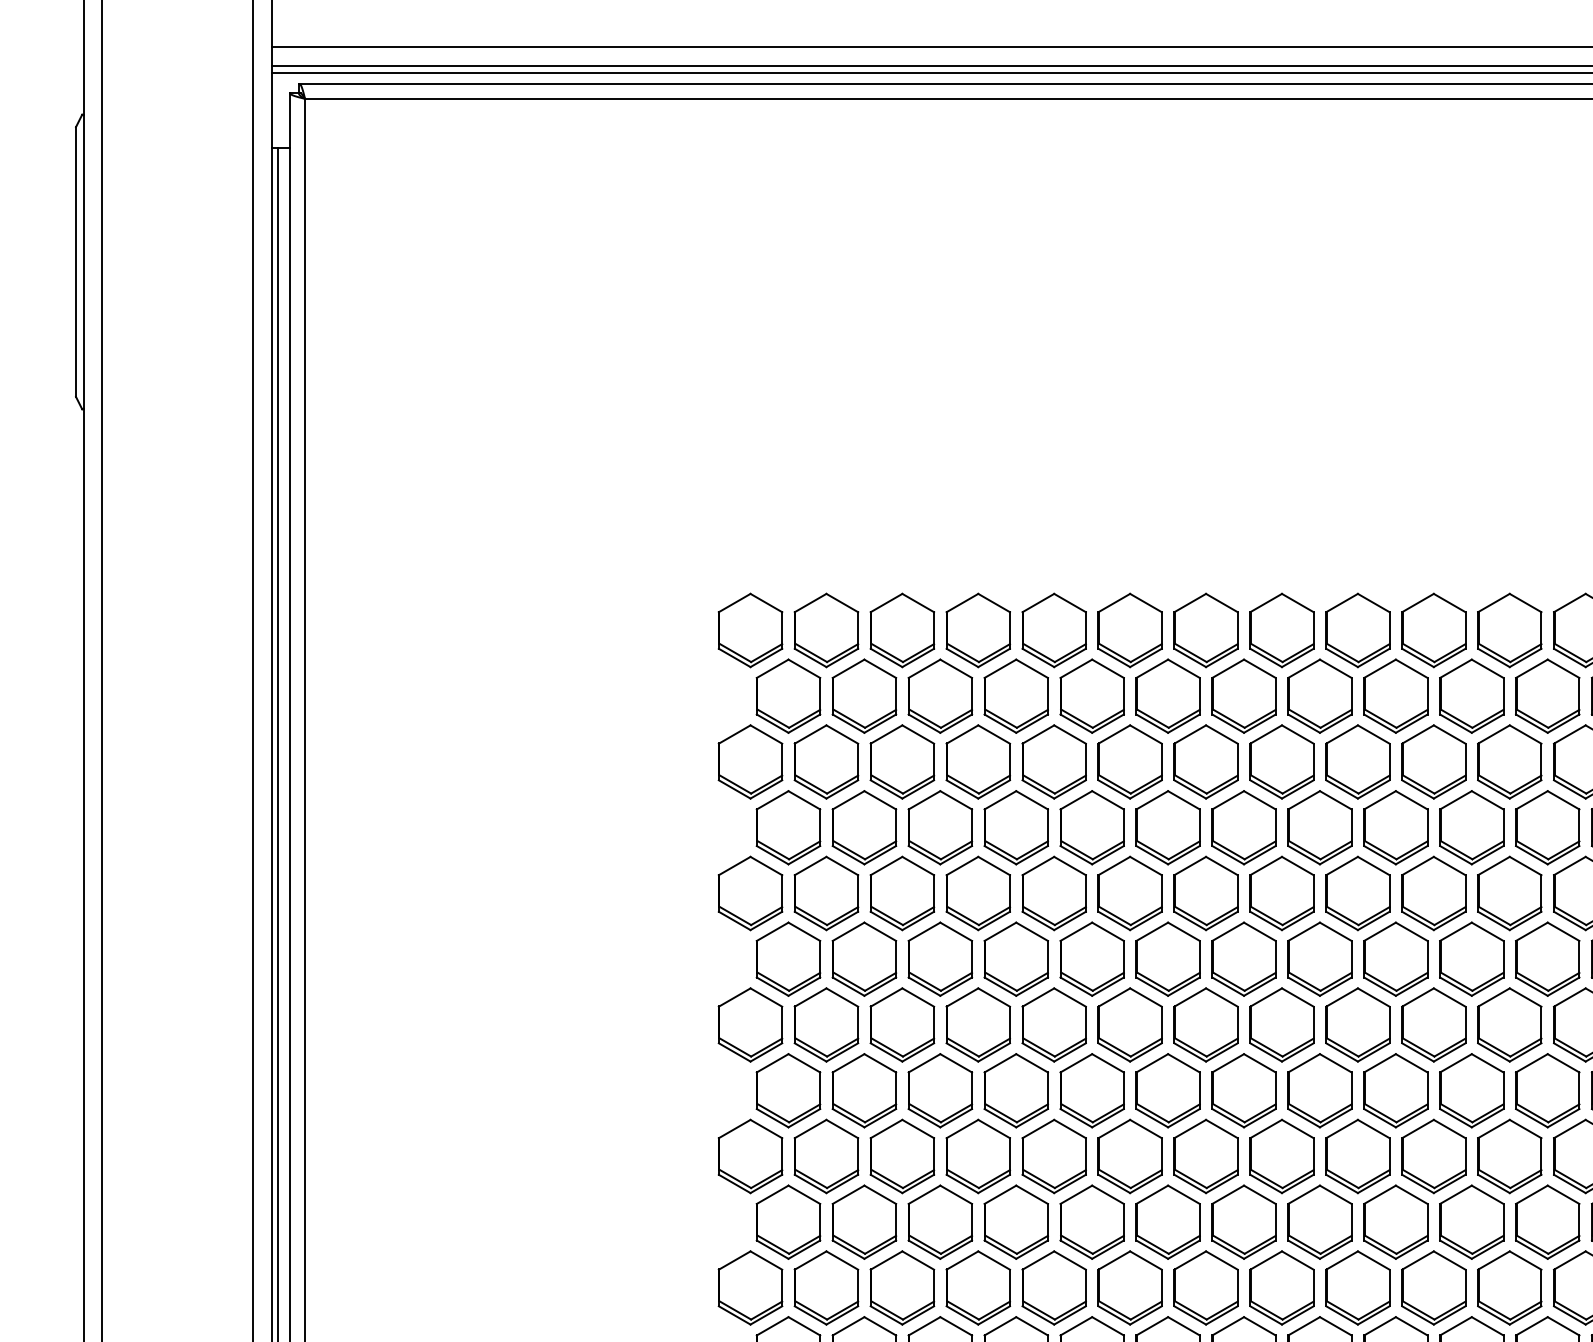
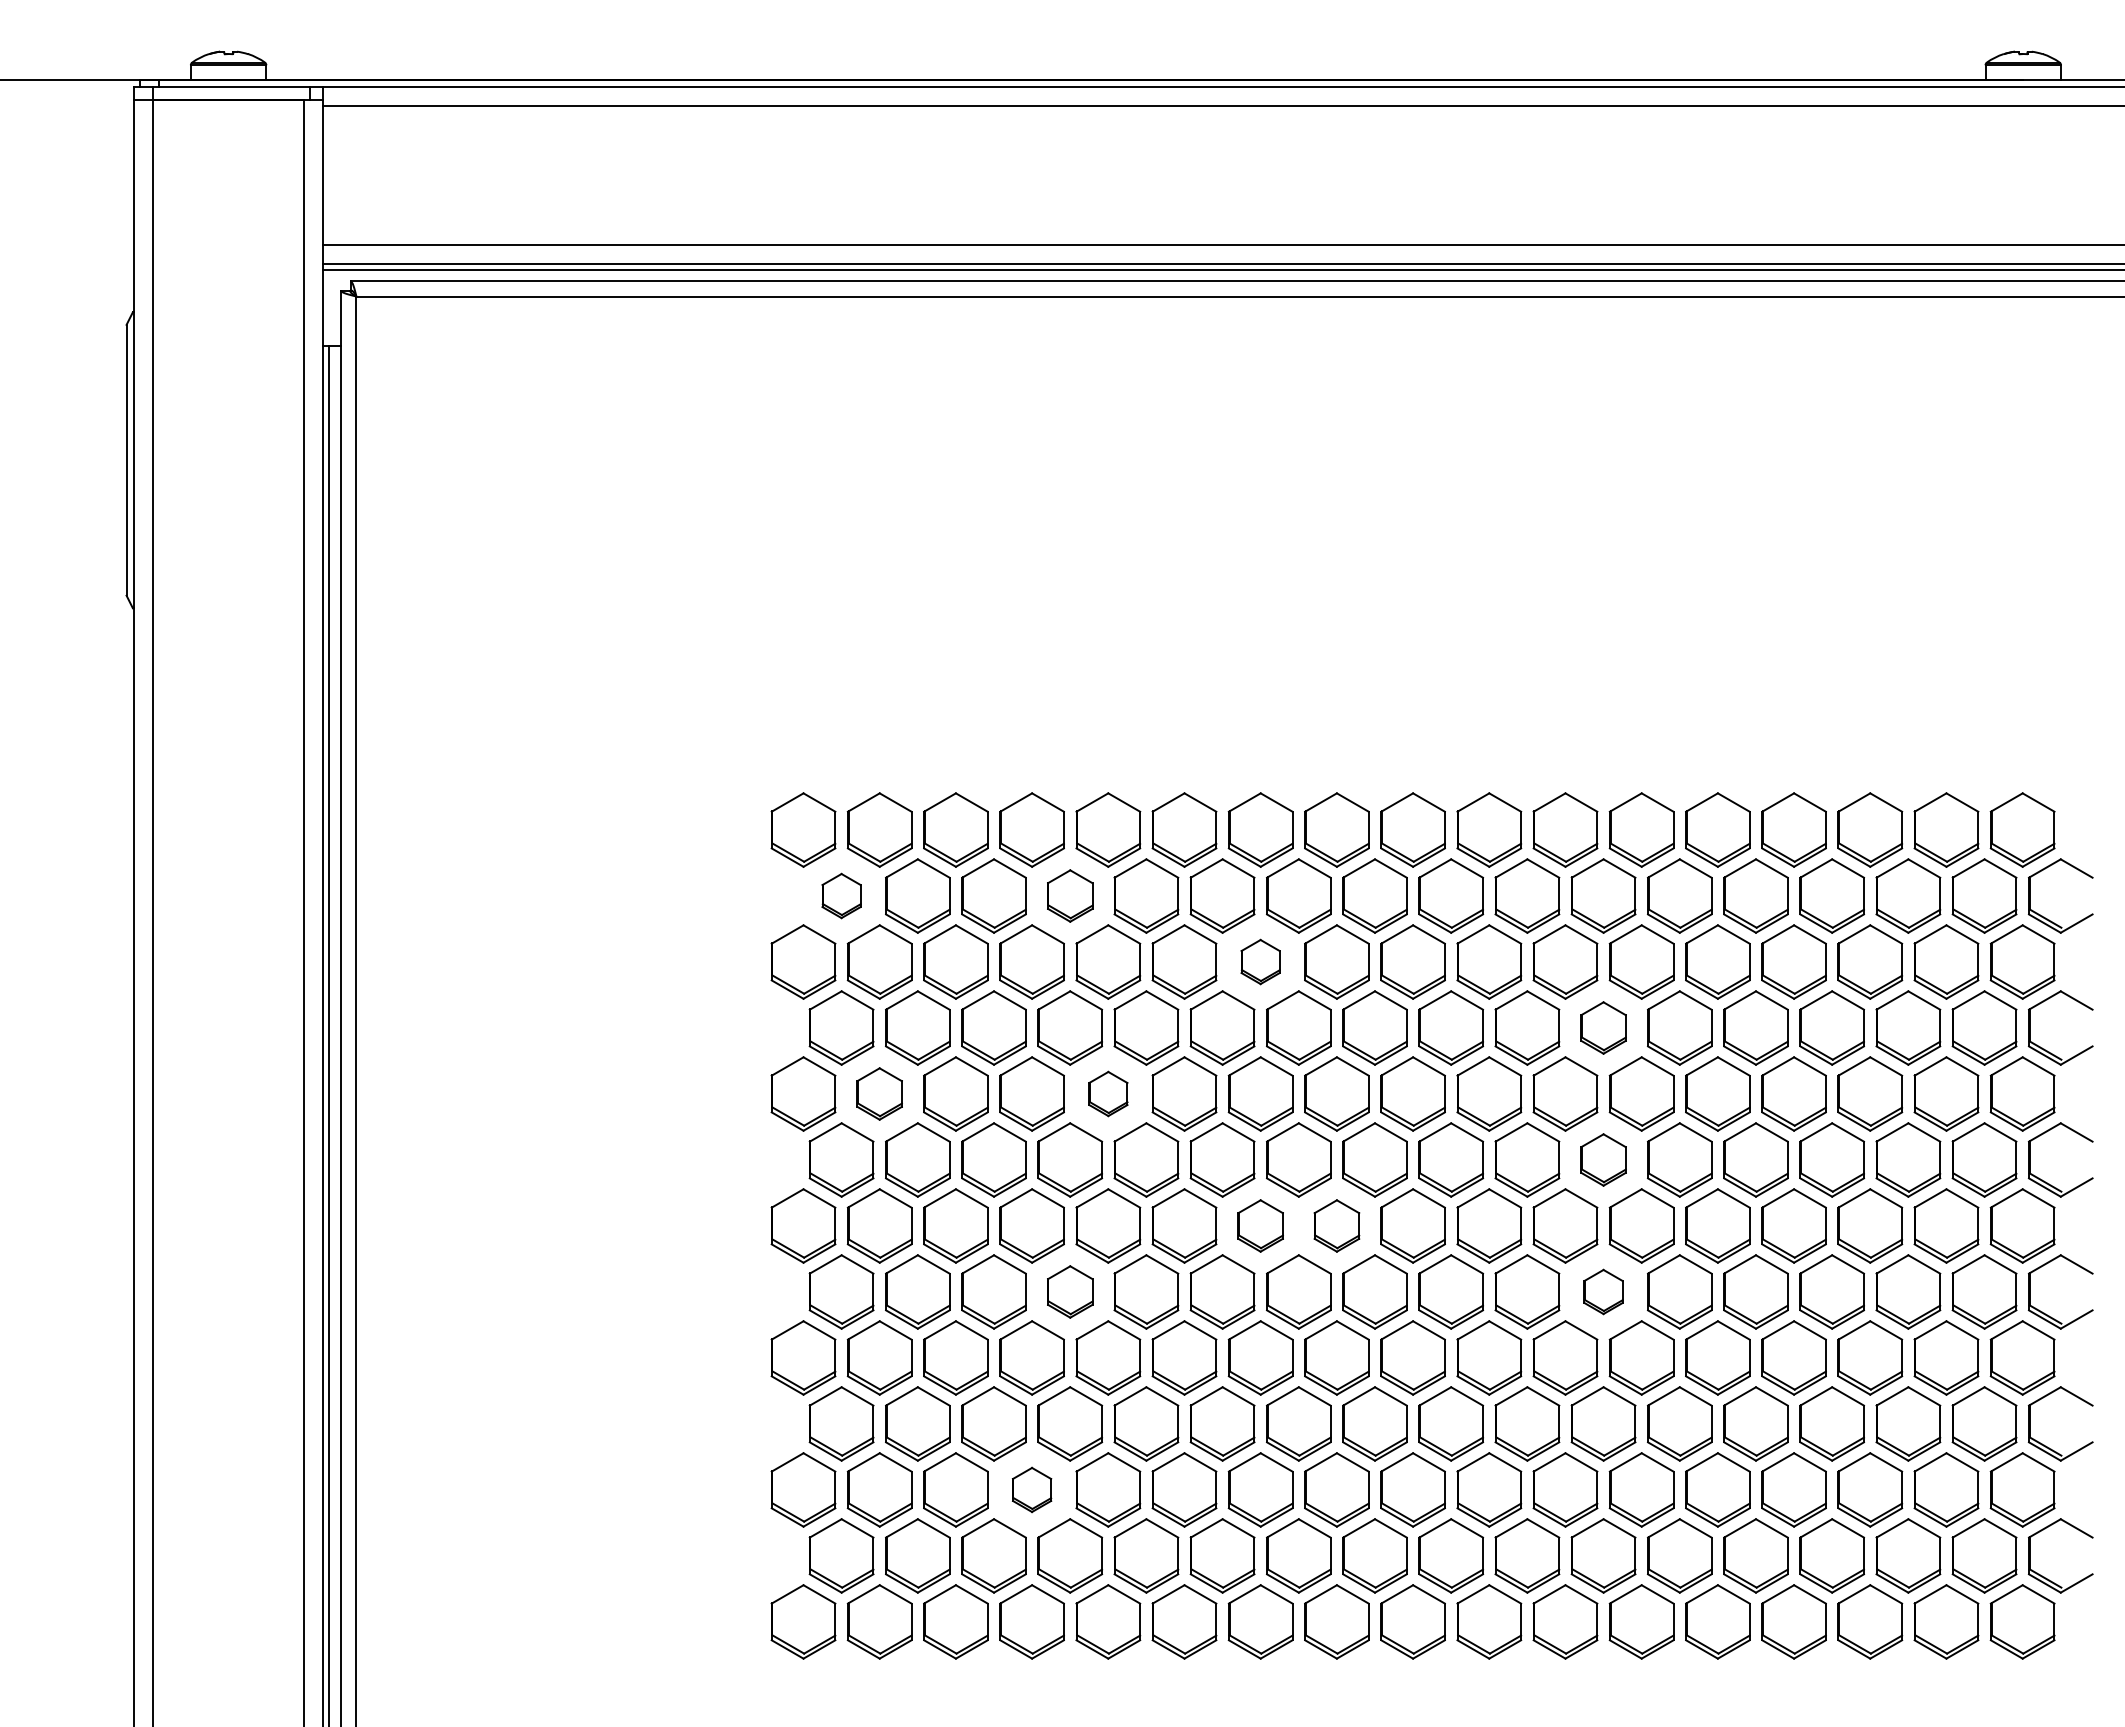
part: (788, 695) -> (841, 895), size x0.6
part: (1016, 695) -> (1070, 895), size x0.7
part: (1205, 761) -> (1260, 961), size x0.6
part: (1547, 827) -> (1603, 1027), size x0.7
part: (826, 892) -> (879, 1093), size x0.7
part: (1054, 892) -> (1108, 1093), size x0.6
part: (1547, 958) -> (1603, 1159), size x0.7
part: (1205, 1024) -> (1260, 1225), size x0.7
part: (1281, 1024) -> (1336, 1225), size x0.7
part: (1016, 1090) -> (1070, 1291), size x0.7
part: (1547, 1090) -> (1603, 1291), size x0.6
part: (977, 1287) -> (1031, 1489), size x0.6

